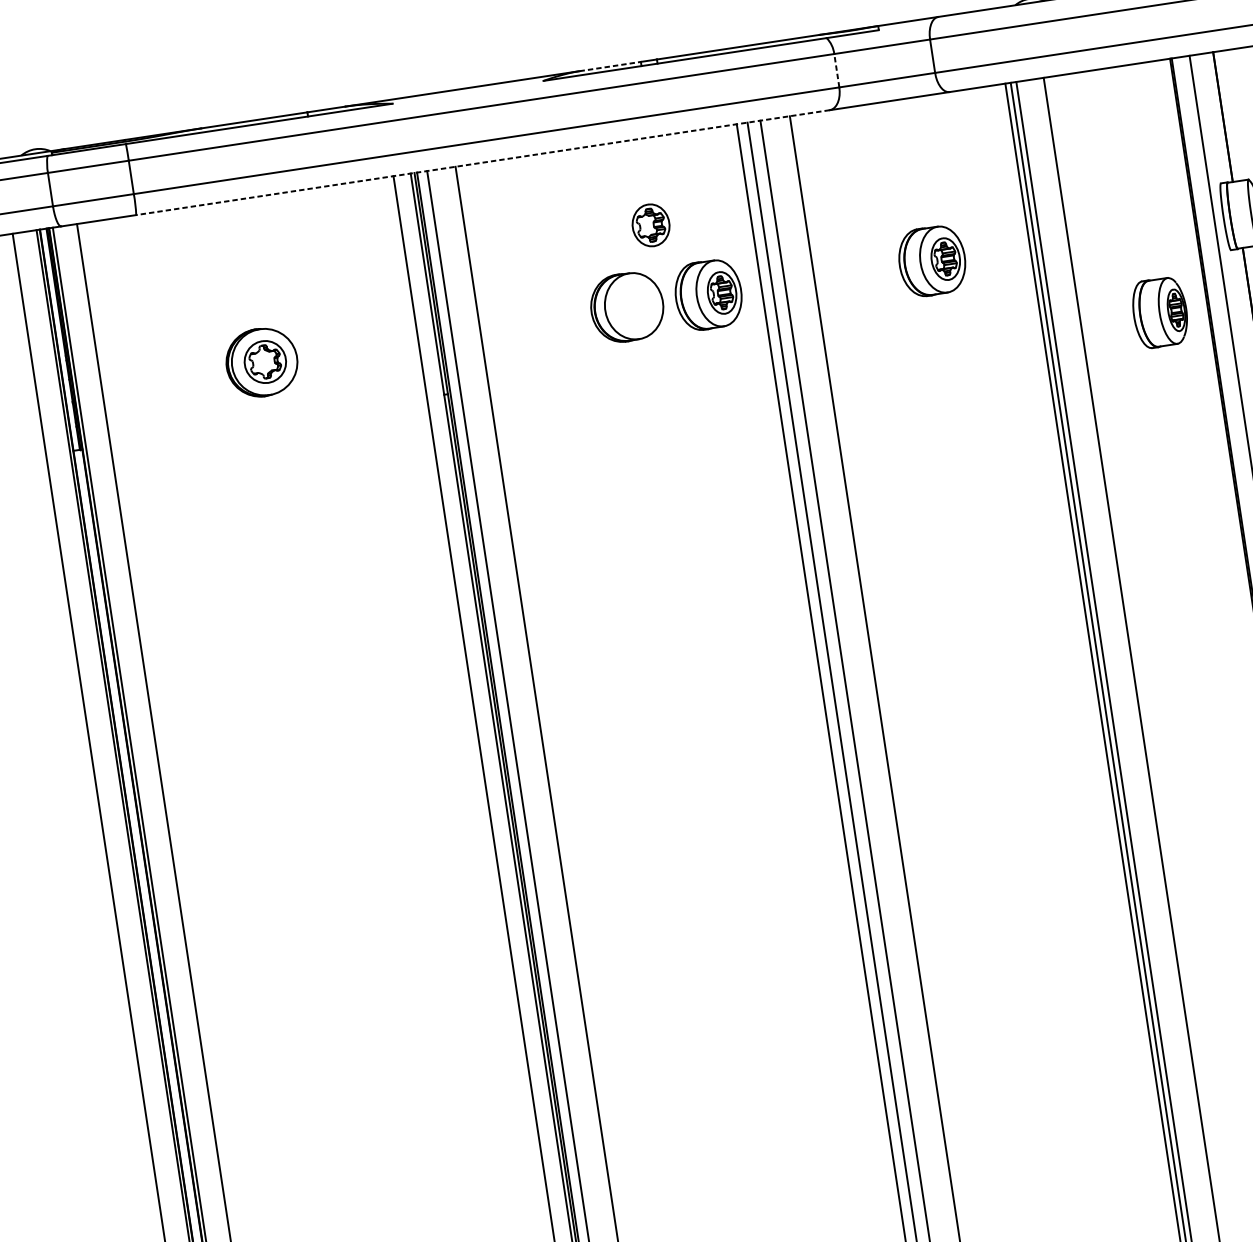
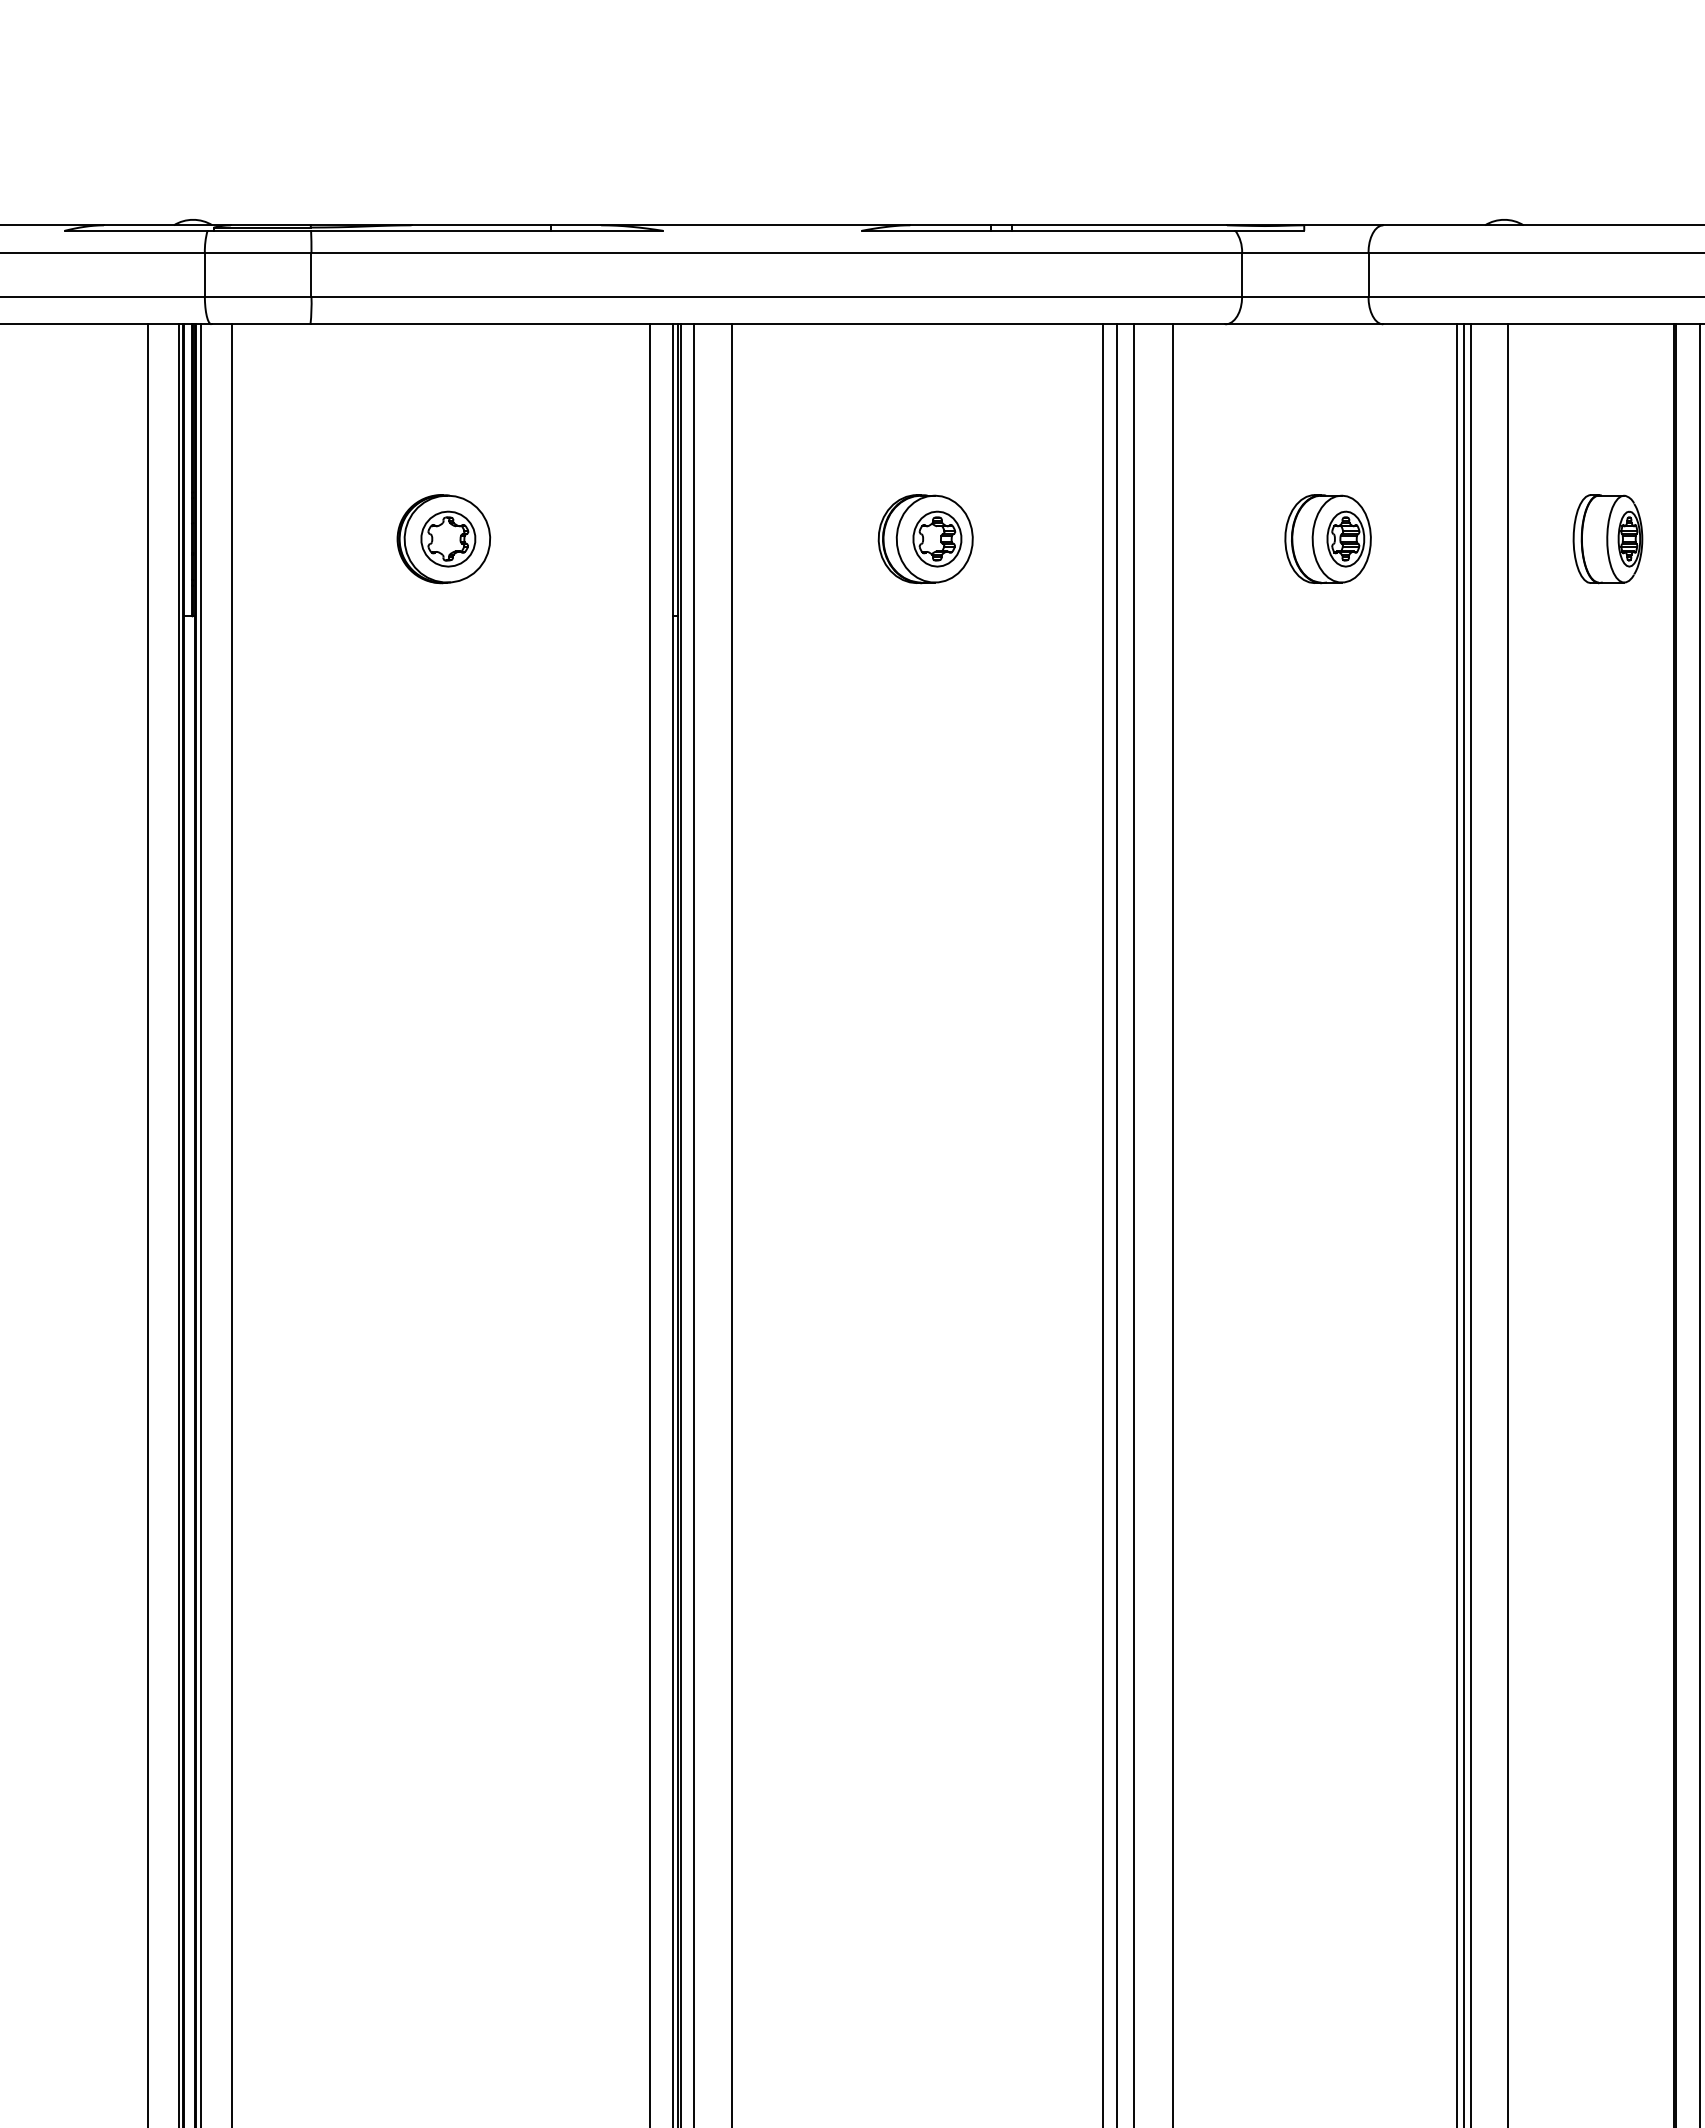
line: (610, 66) -> (951, 225), dashed -> solid
line: (837, 70) -> (1242, 274), dashed -> solid
line: (482, 162) -> (767, 324), dashed -> solid
part: (651, 224) -> (937, 538), moved
part: (708, 295) -> (1032, 539), removed
part: (1159, 313) -> (1607, 539), moved

